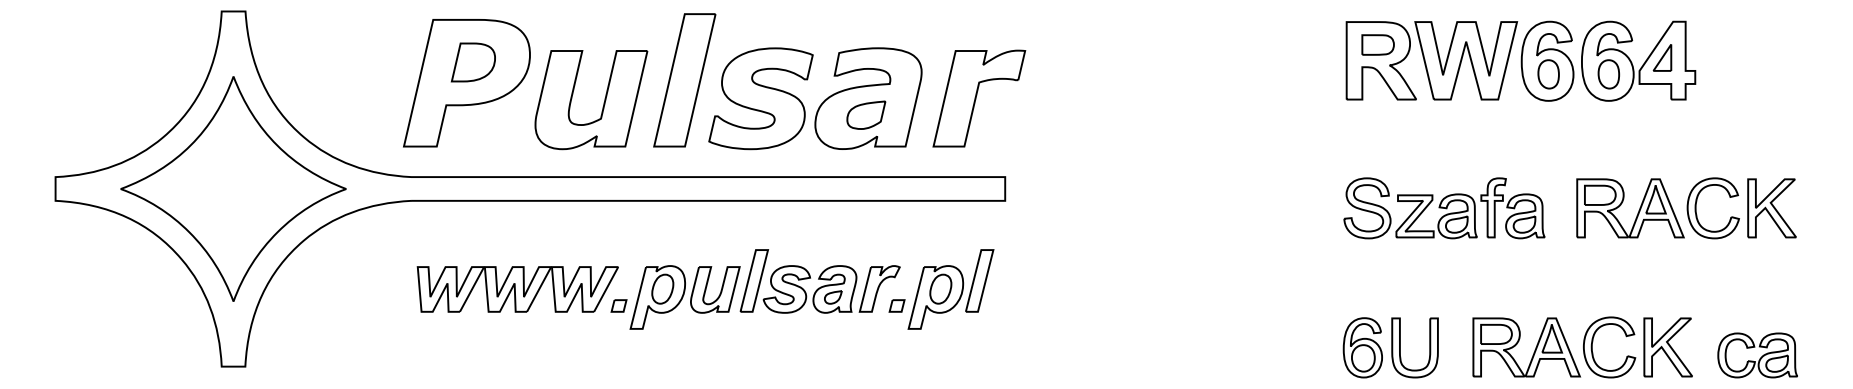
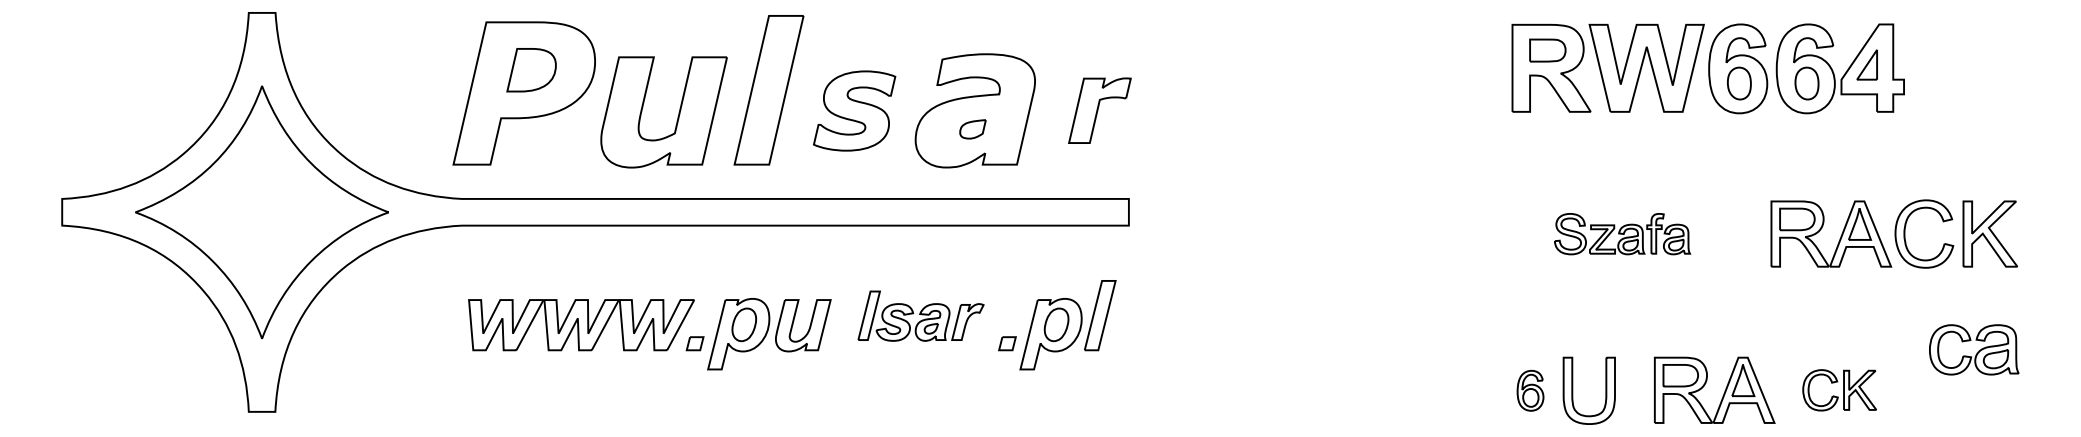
part: (760, 98) -> (854, 110), size x0.7
part: (979, 98) -> (1100, 110), size x0.6
part: (866, 114) -> (973, 128), size x0.6
part: (1444, 208) -> (1622, 234), size x0.6
part: (819, 281) -> (920, 316), size x0.7
part: (1362, 347) -> (1530, 390), size x0.6
part: (1637, 347) -> (1839, 390), size x0.6
part: (1757, 355) -> (1973, 349), moved

